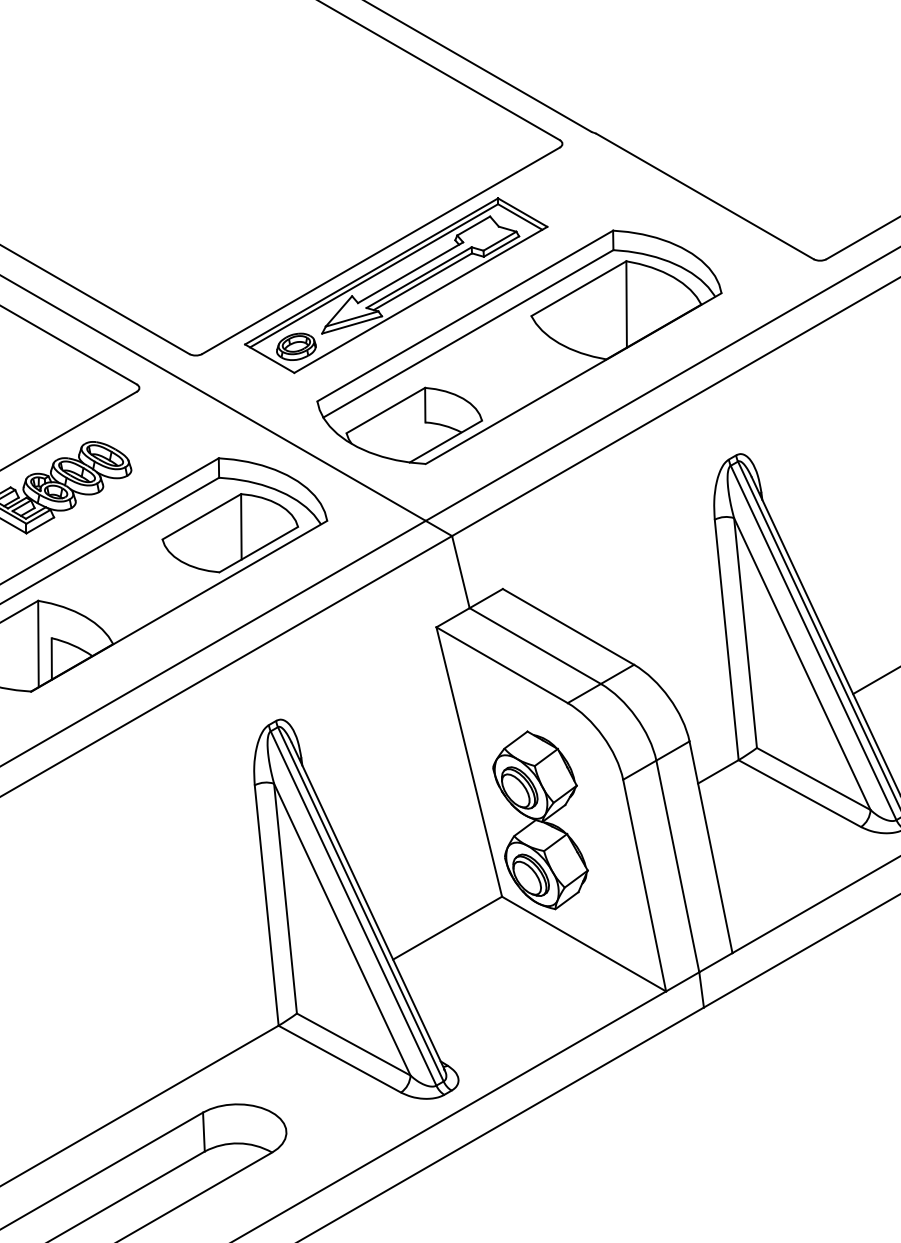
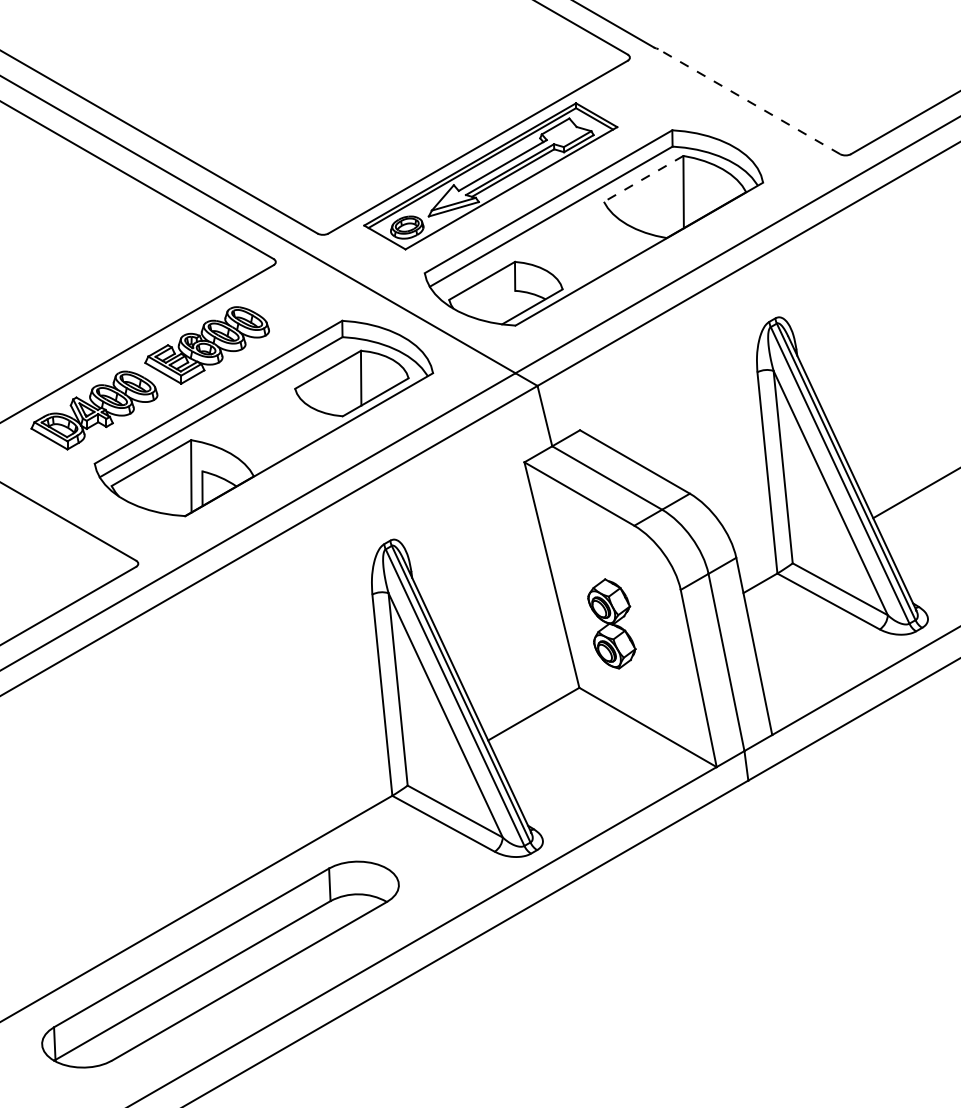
line: (705, 196) -> (749, 101), solid -> dashed
line: (578, 288) -> (643, 178), solid -> dashed
part: (540, 819) -> (611, 623), size x0.6

